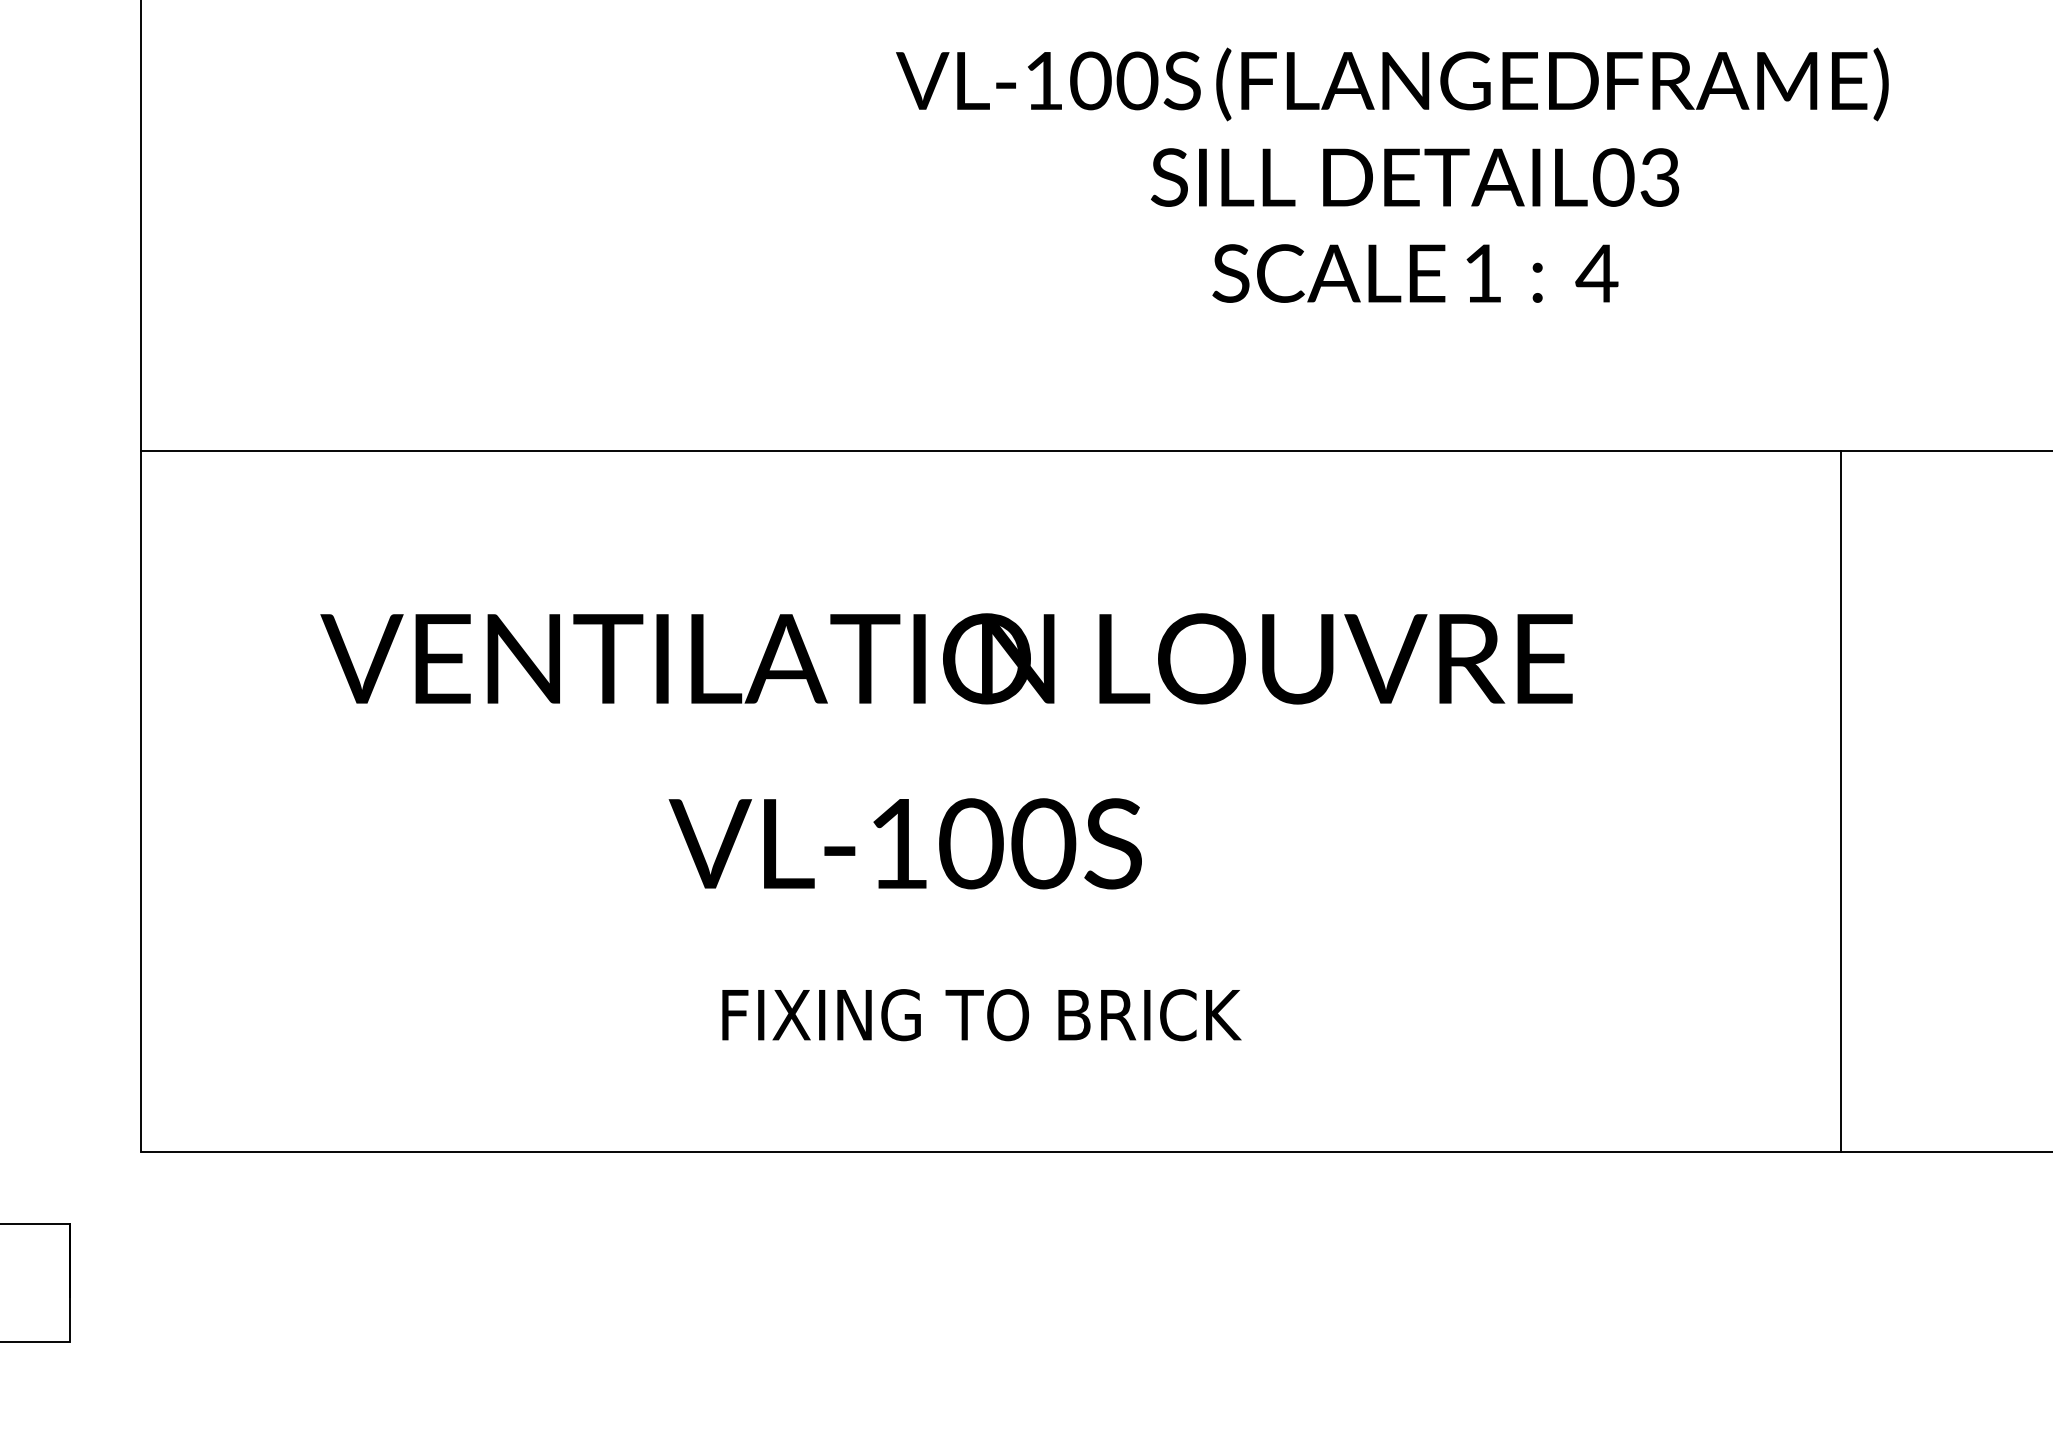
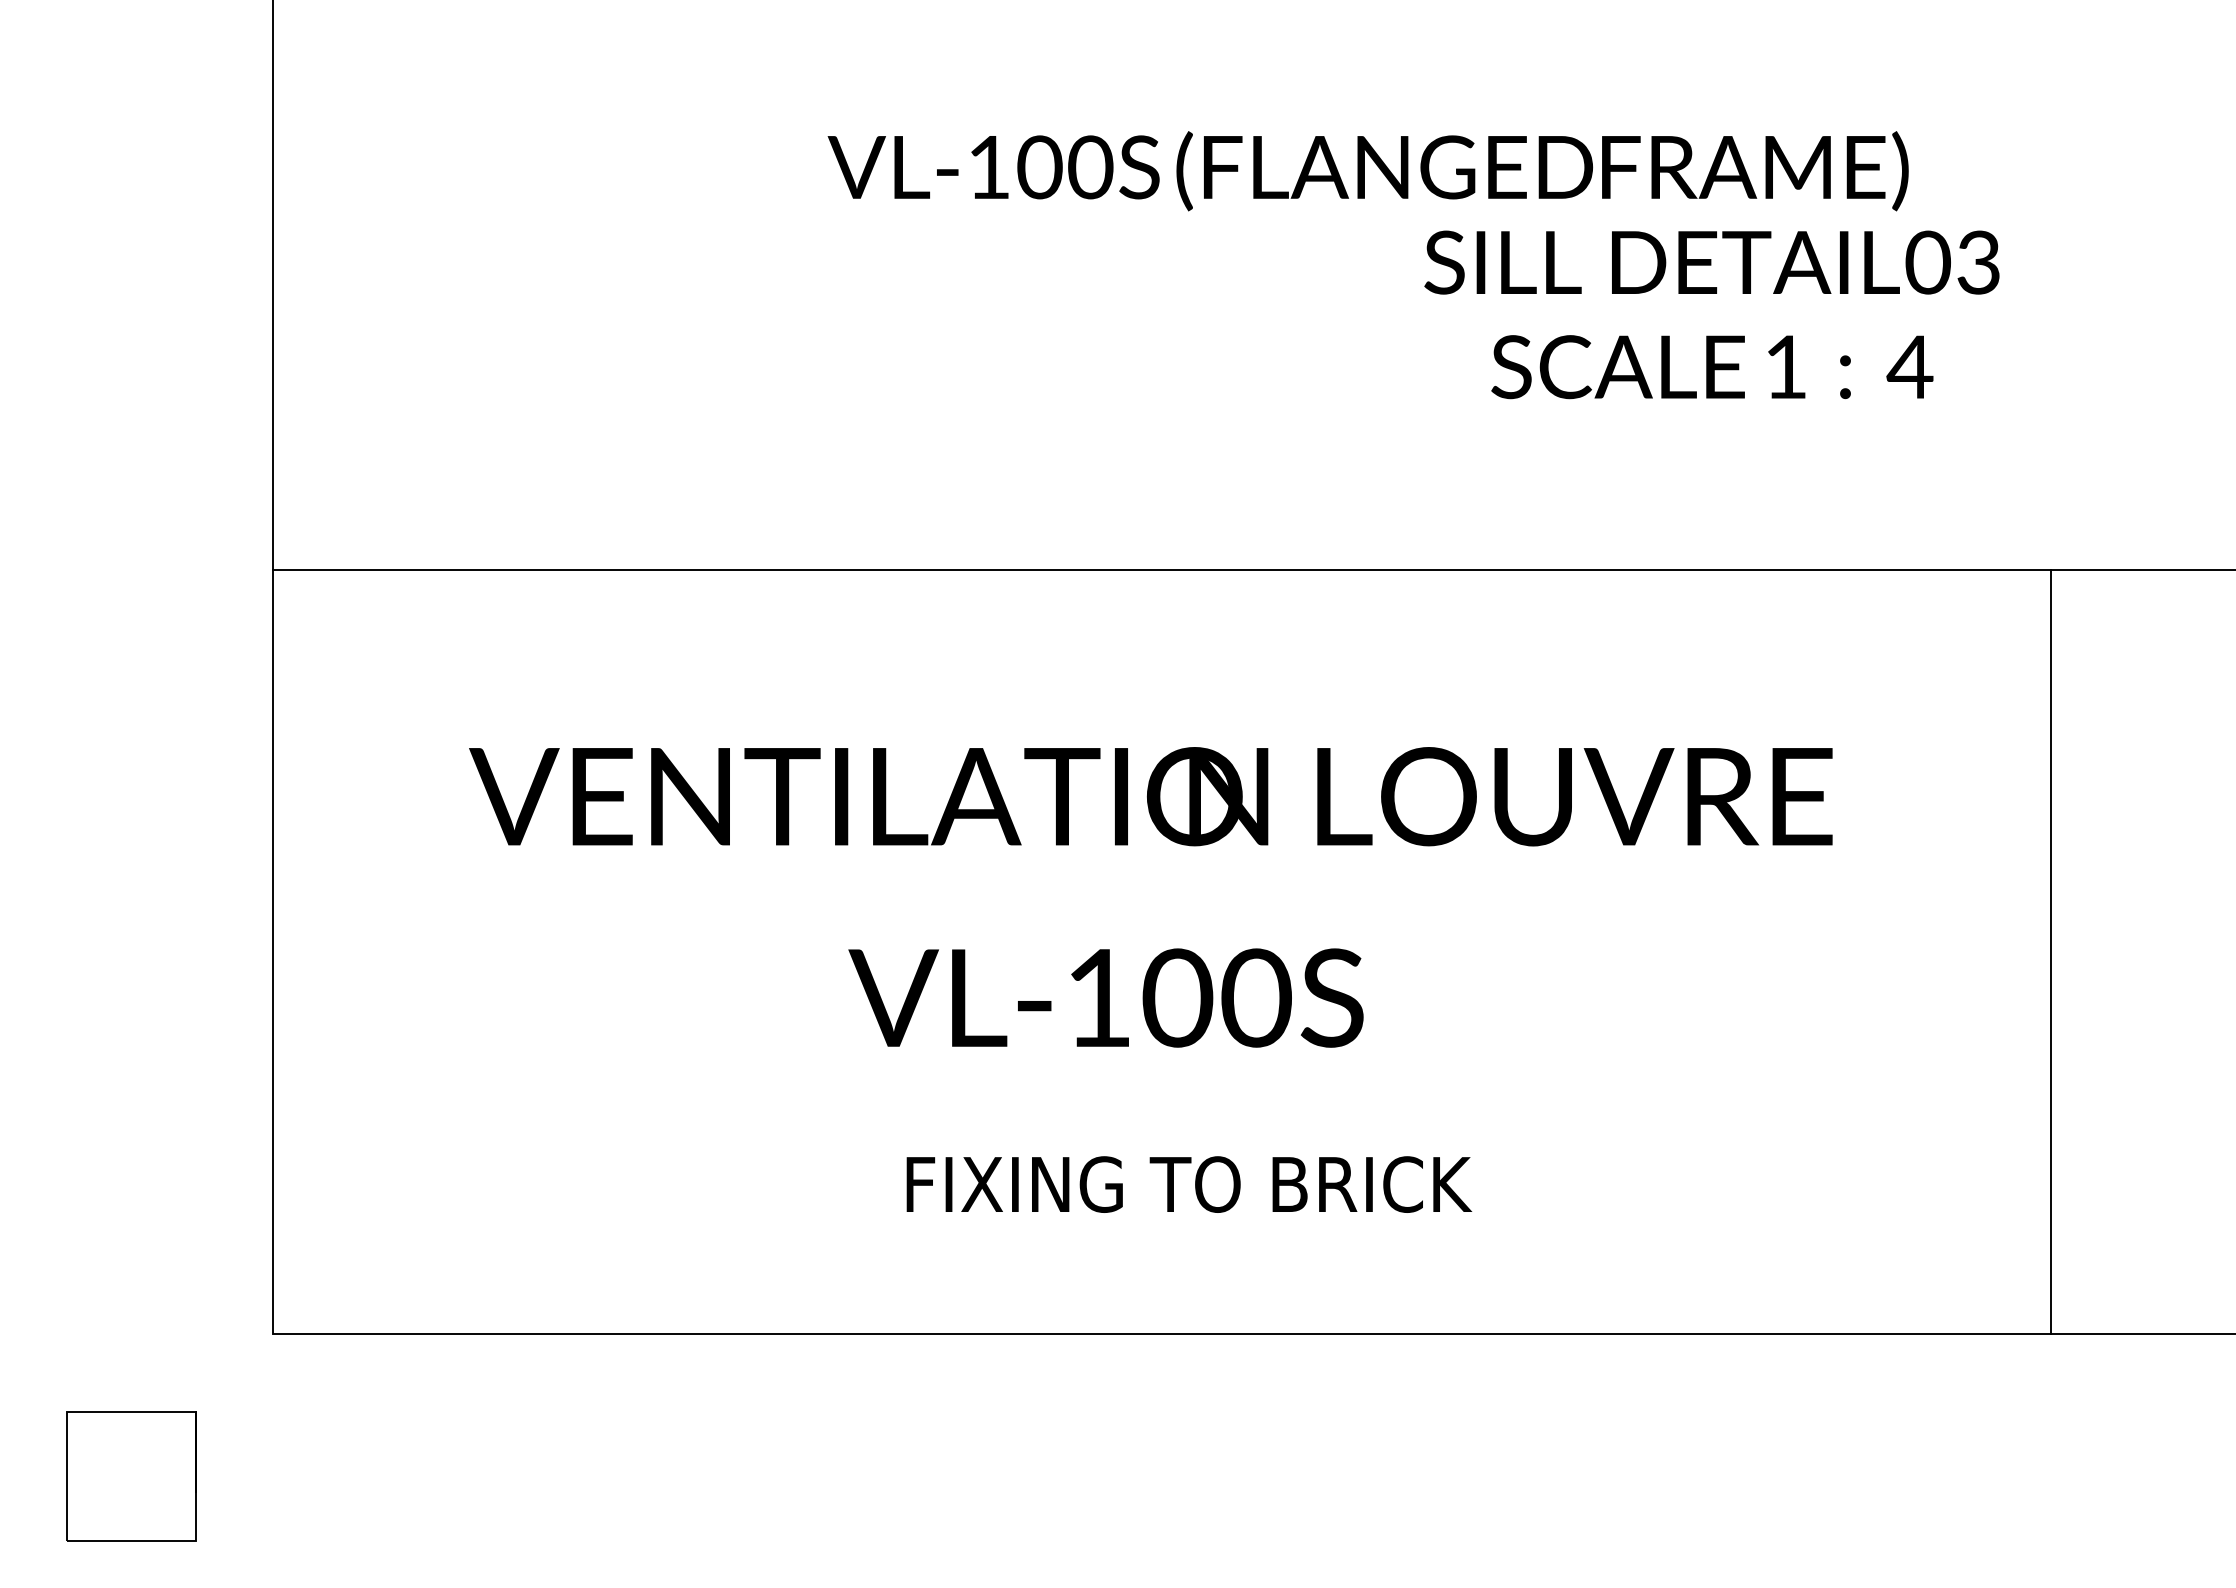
text: (1391, 84) -> (1367, 171), moved
text: (1414, 225) -> (1711, 314), moved
line: (1841, 801) -> (2051, 952), moved

